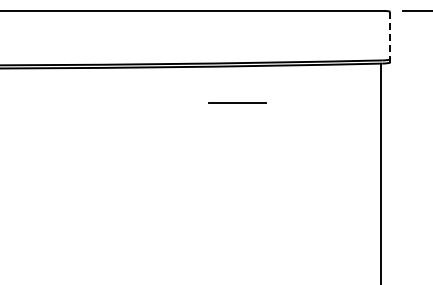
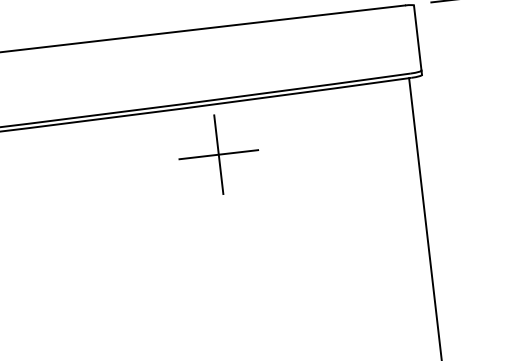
line: (390, 35) -> (418, 38), dashed -> solid
line: (237, 102) -> (218, 154), added

